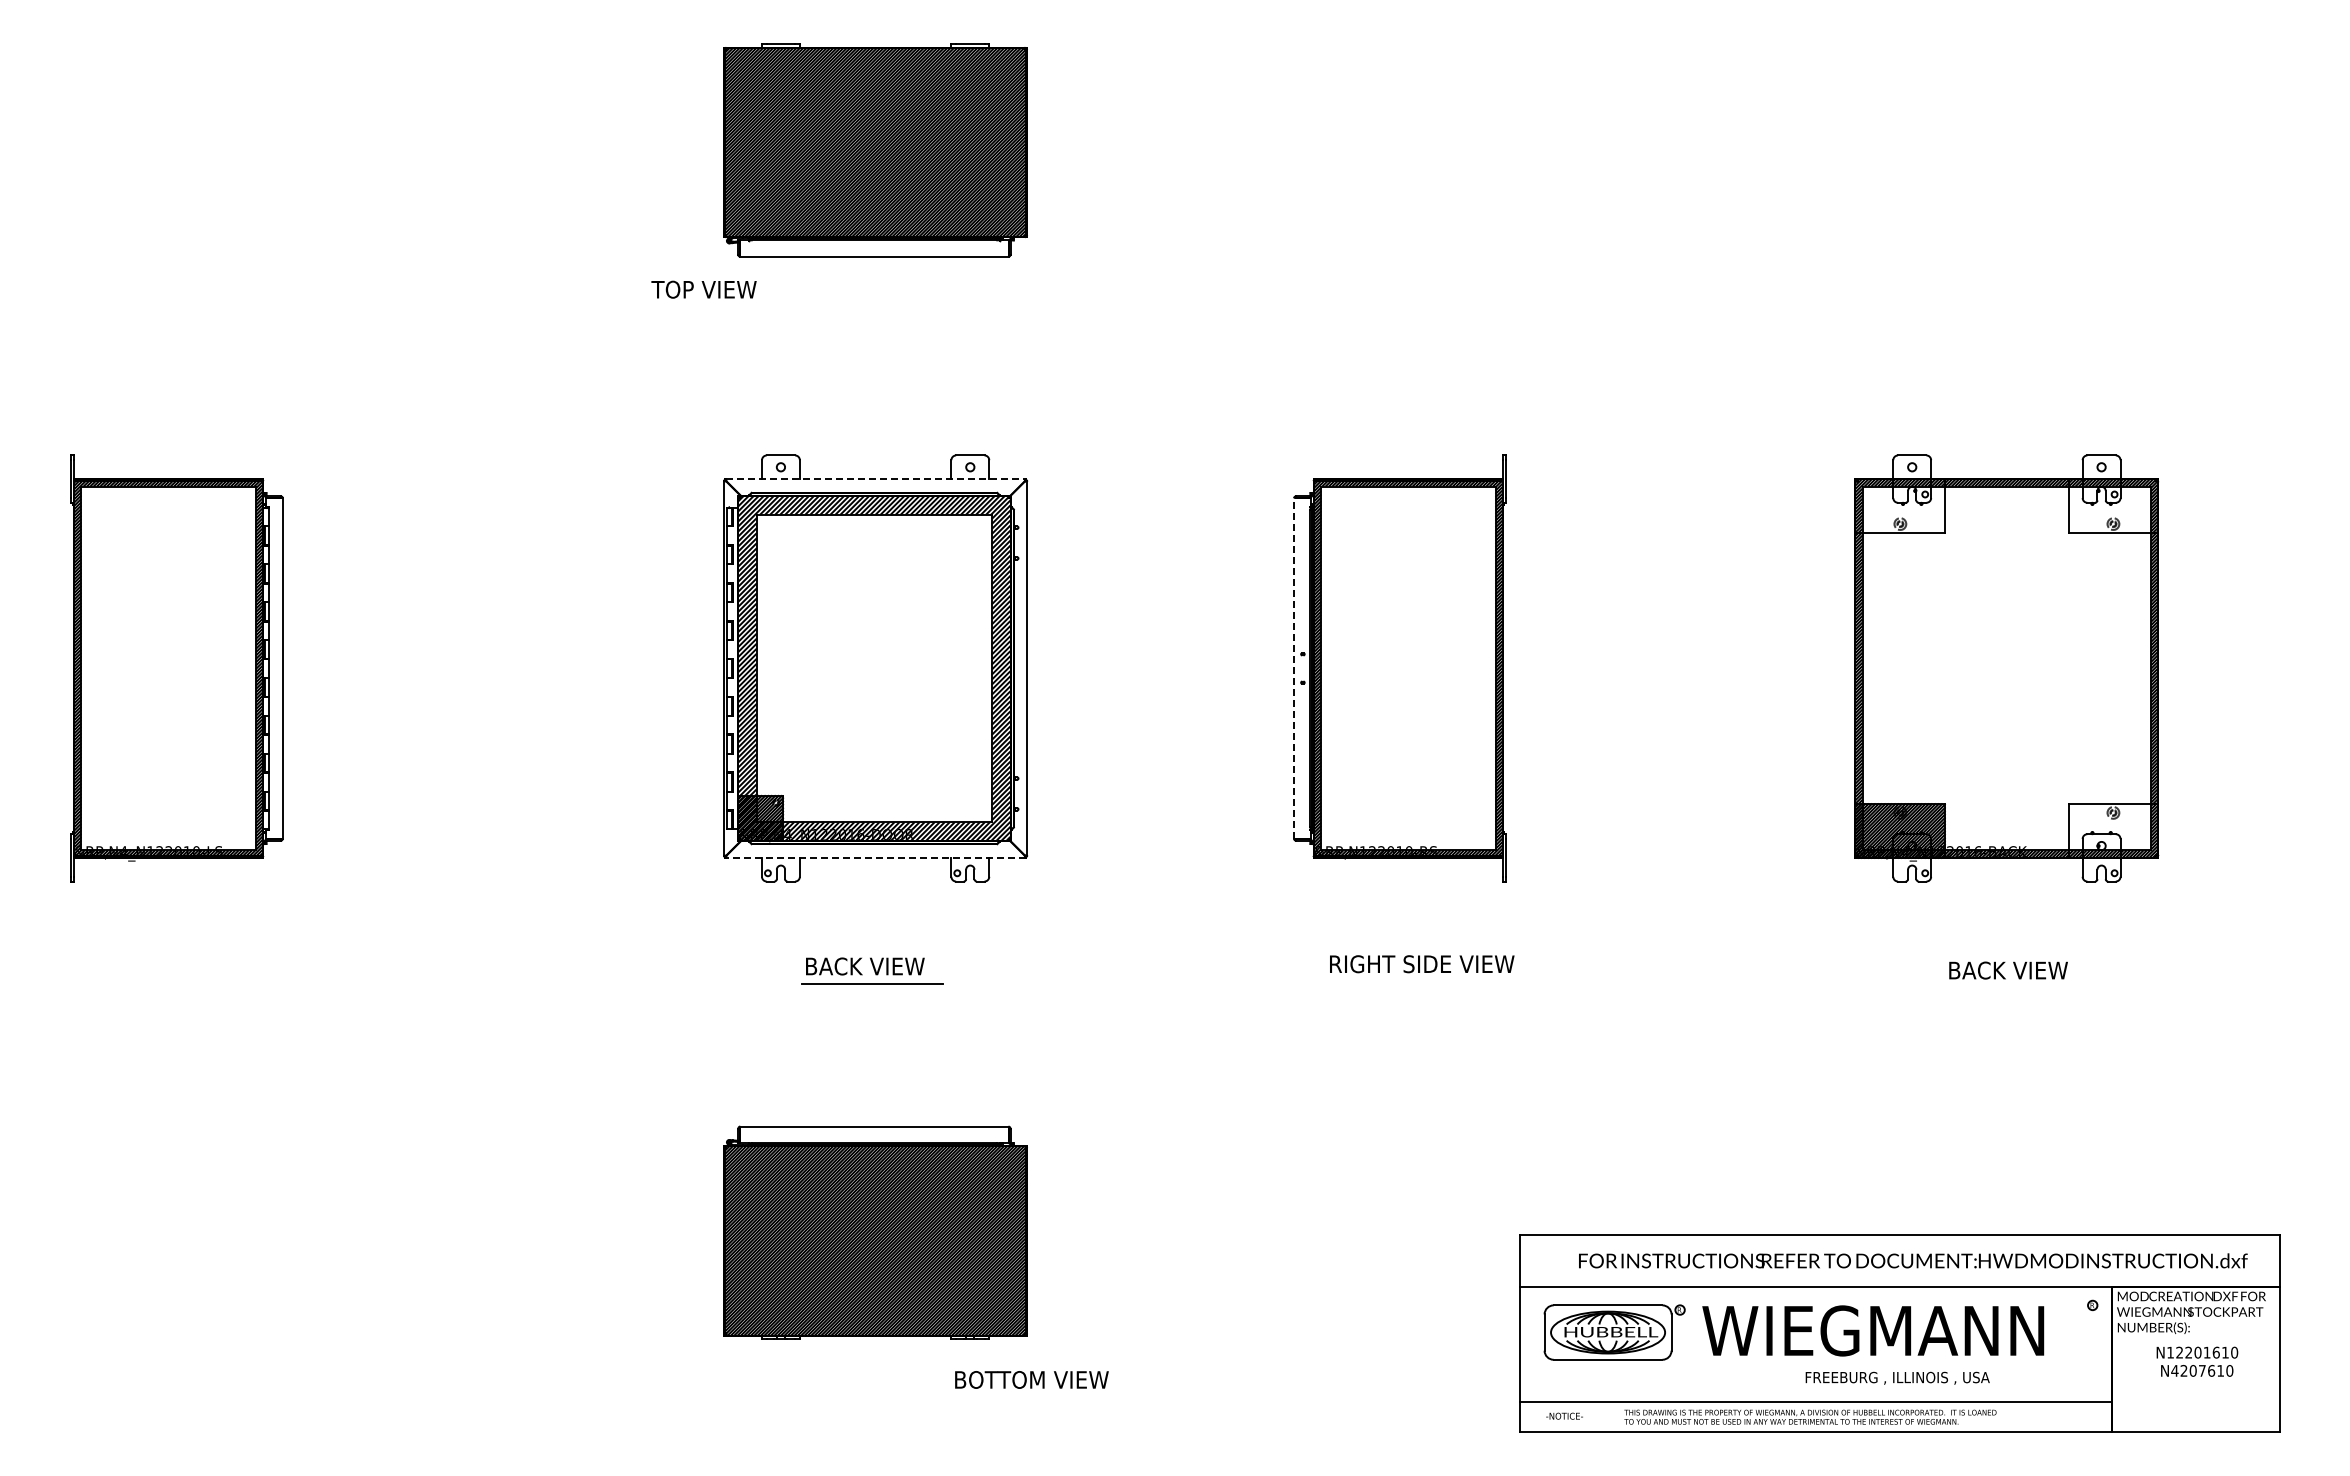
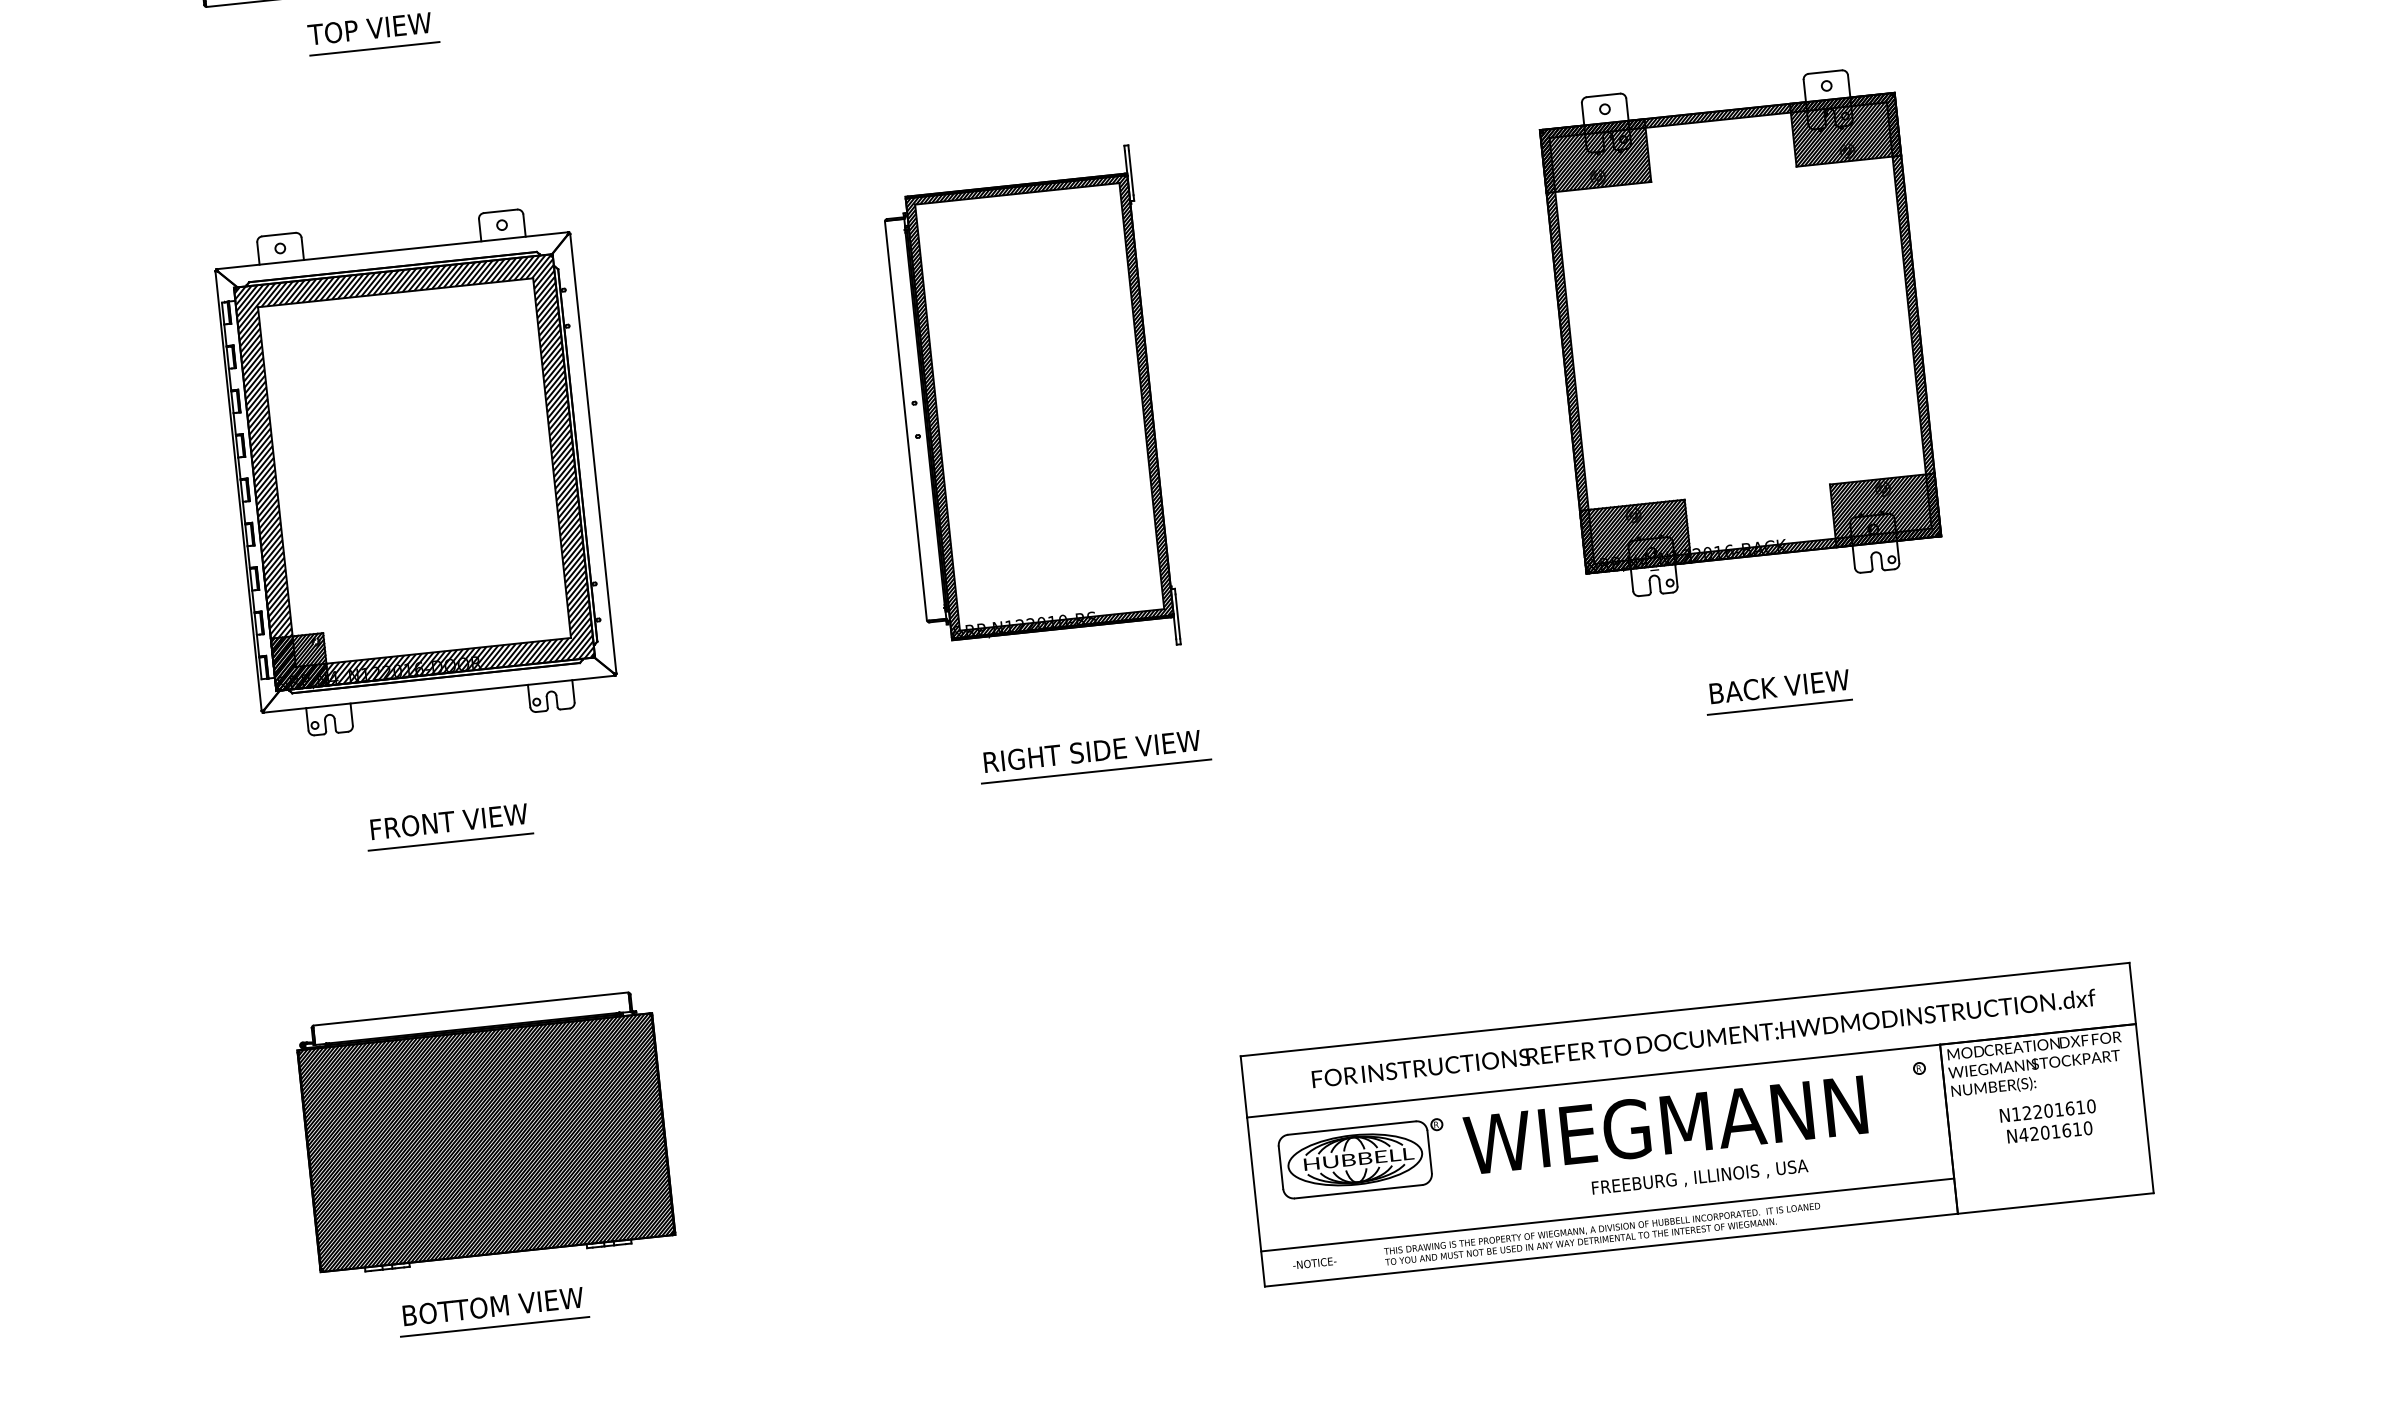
text: (703, 289) -> (369, 28), moved
line: (878, 307) -> (374, 49), added
line: (875, 479) -> (392, 251), dashed -> solid
hatch: (1899, 505) -> (1594, 155), added
hatch: (2113, 505) -> (1845, 129), added
line: (1294, 668) -> (906, 420), dashed -> solid
hatch: (2113, 830) -> (1885, 509), added
line: (875, 857) -> (439, 693), dashed -> solid
text: (873, 966) -> (450, 821), BACK VIEW -> FRONT VIEW
line: (1423, 981) -> (1095, 771), added
line: (2006, 987) -> (1779, 706), added
text: (2202, 1370) -> (2056, 1131), N4207610 -> N4201610
text: (1031, 1379) -> (492, 1306), moved
line: (866, 1397) -> (494, 1327), added

